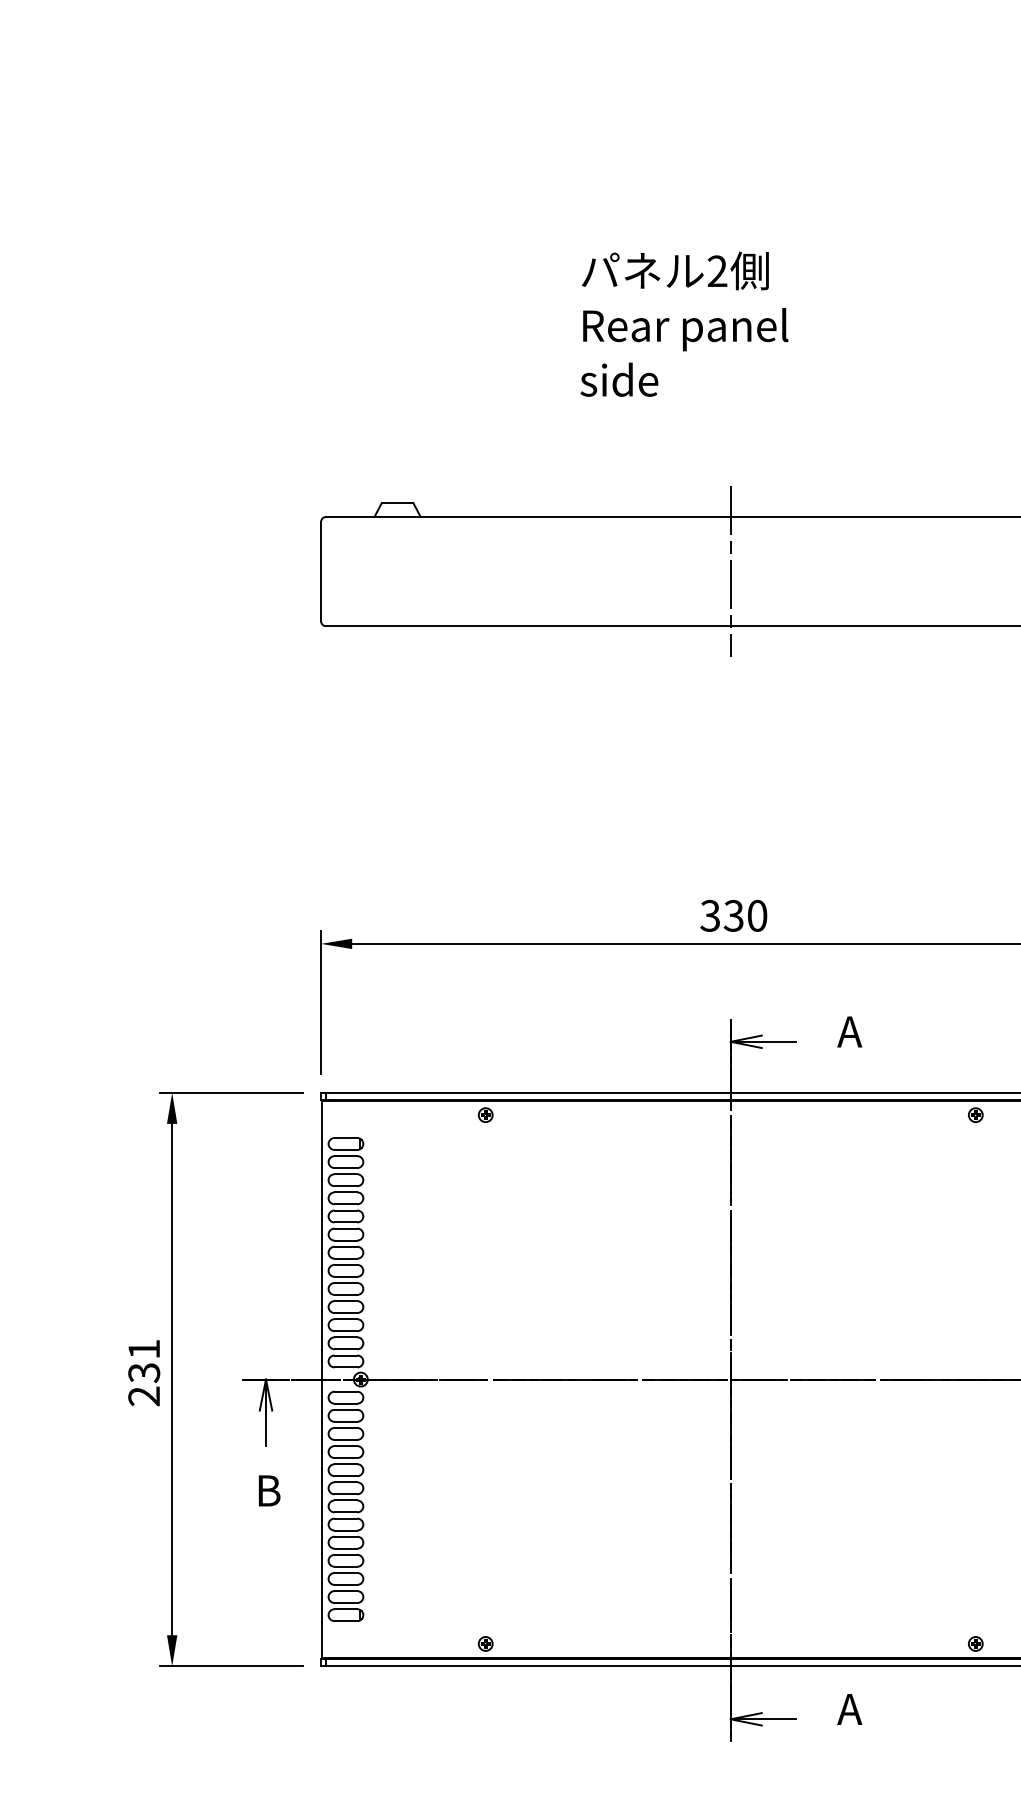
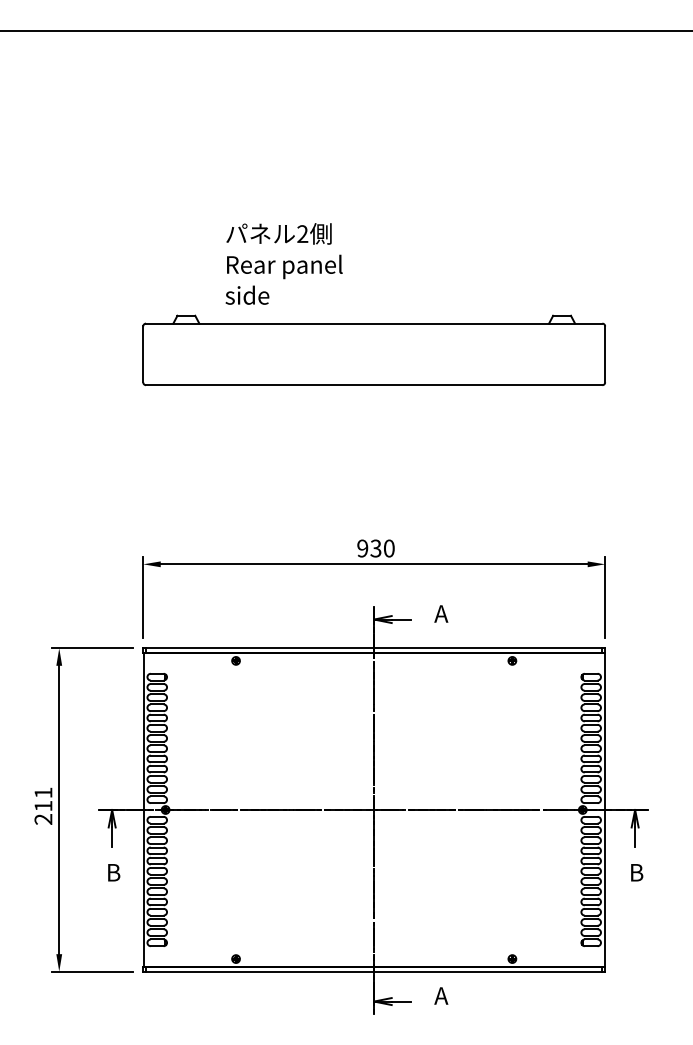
text: (683, 323) -> (283, 263), moved
line: (731, 571) -> (374, 354), removed
text: (709, 915) -> (362, 548), 330 -> 930
text: (144, 1373) -> (43, 806), 231 -> 211

